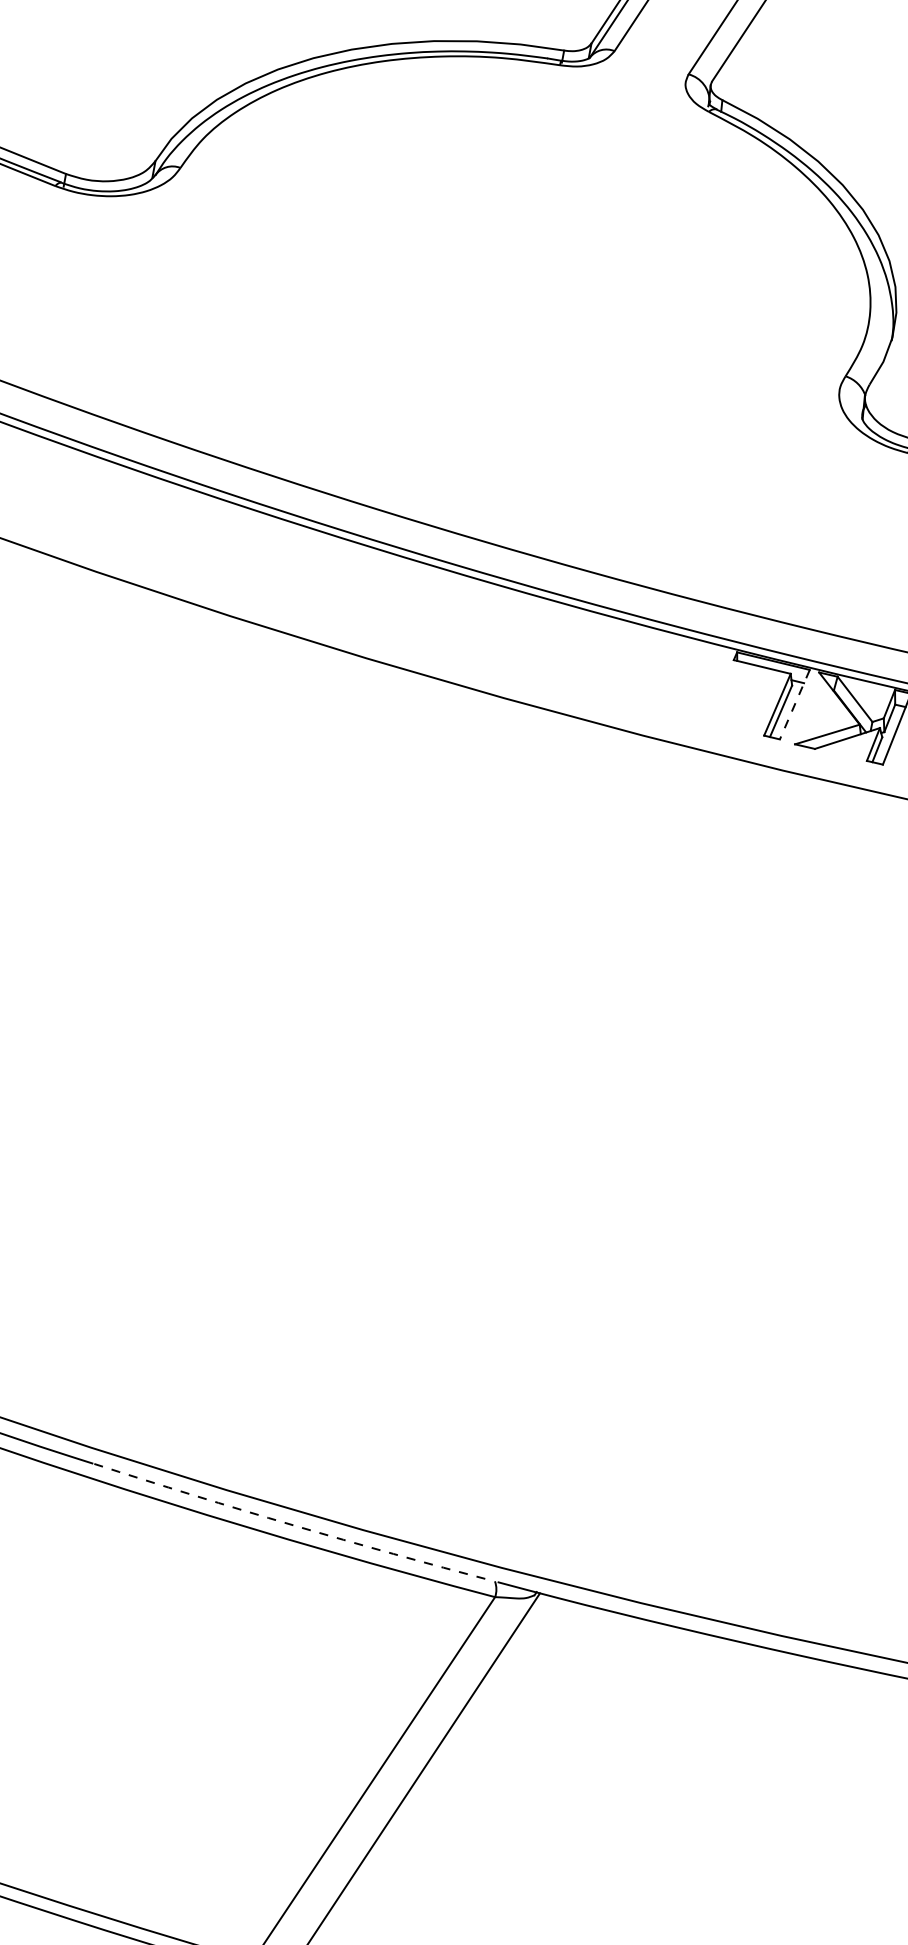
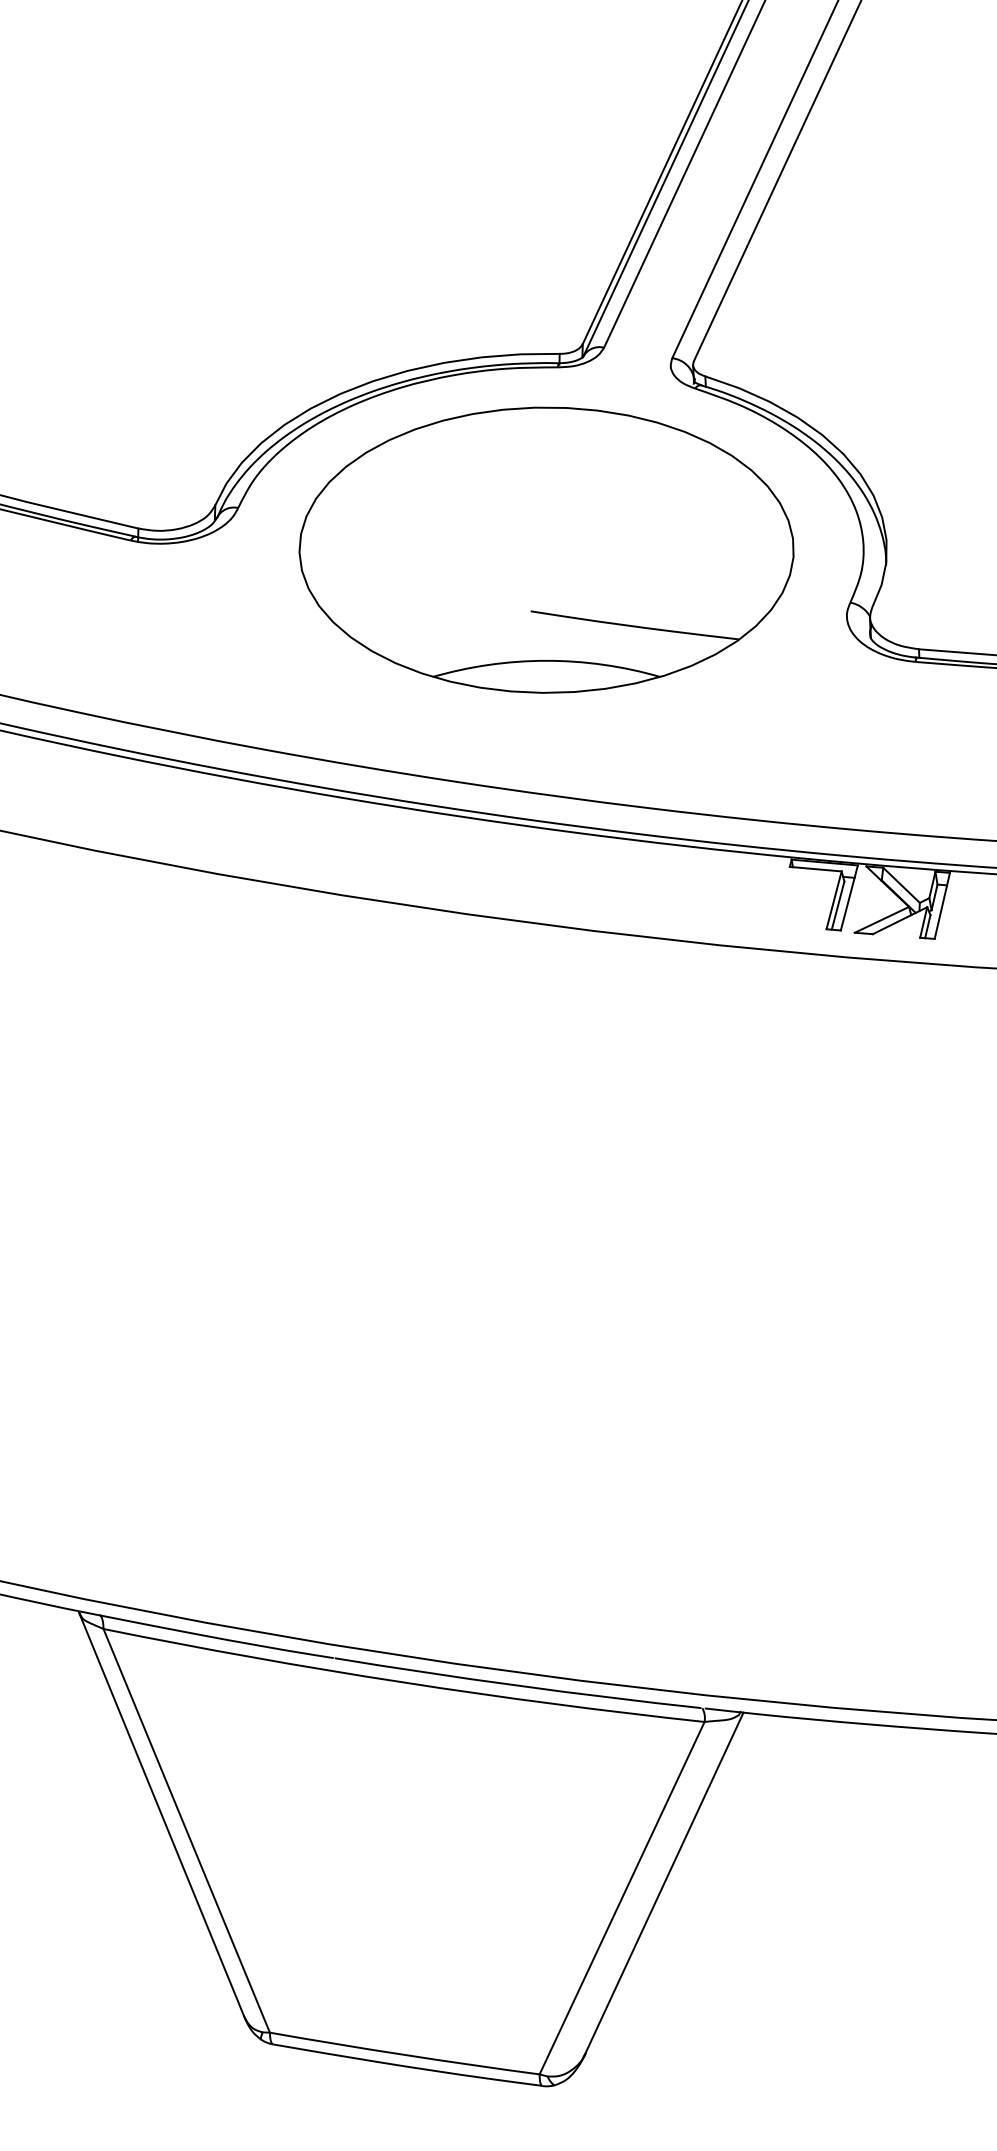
part: (516, 265) -> (546, 549), added
line: (795, 704) -> (849, 897), dashed -> solid
arc: (293, 1525) -> (517, 1685), dashed -> solid

